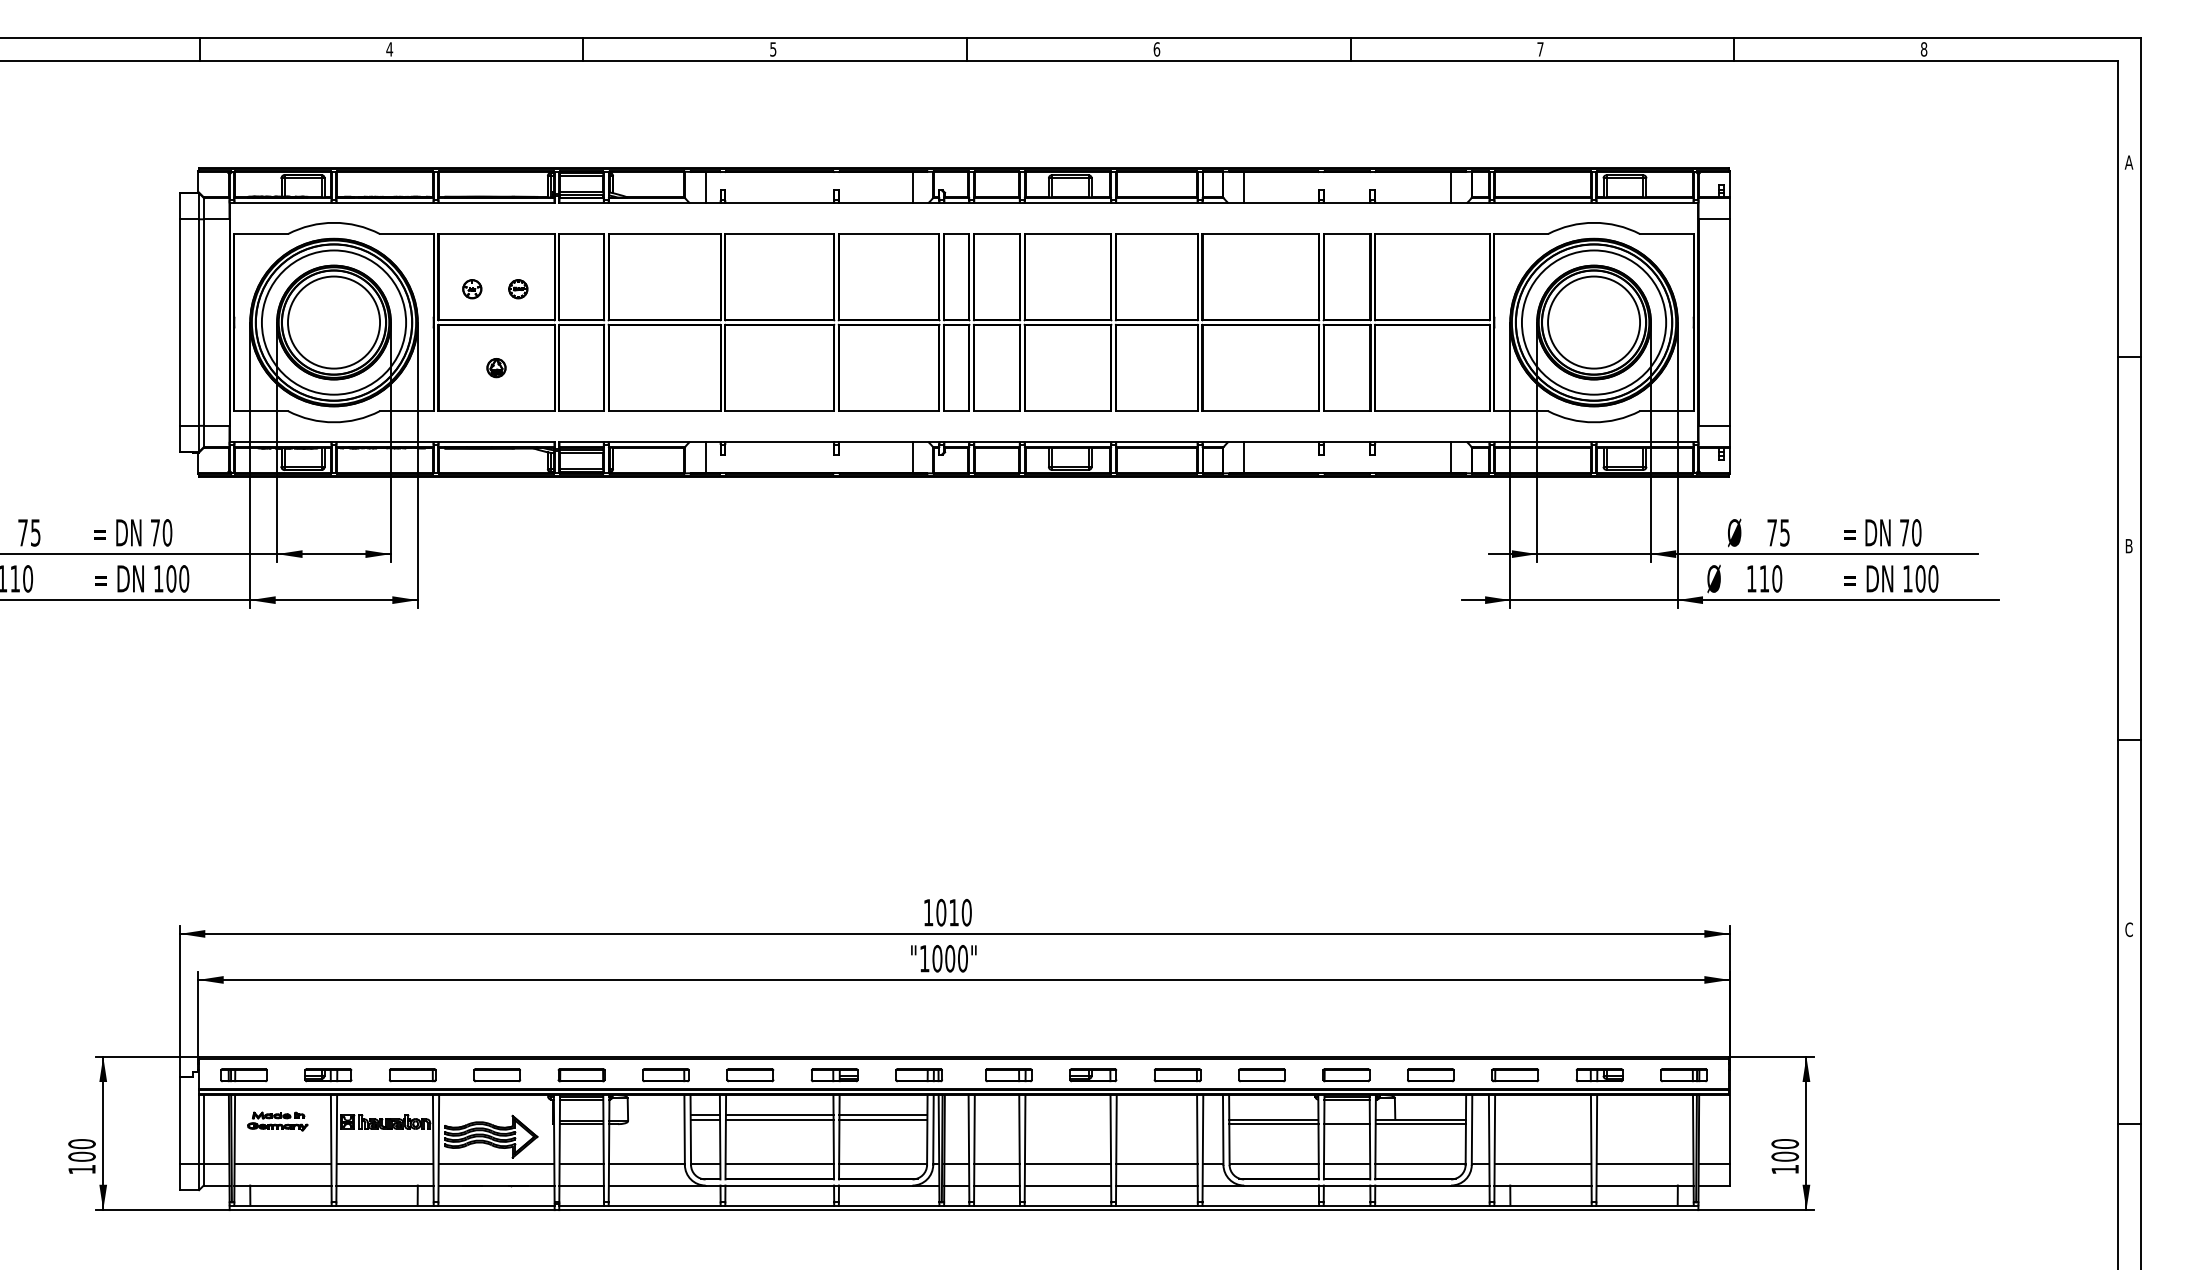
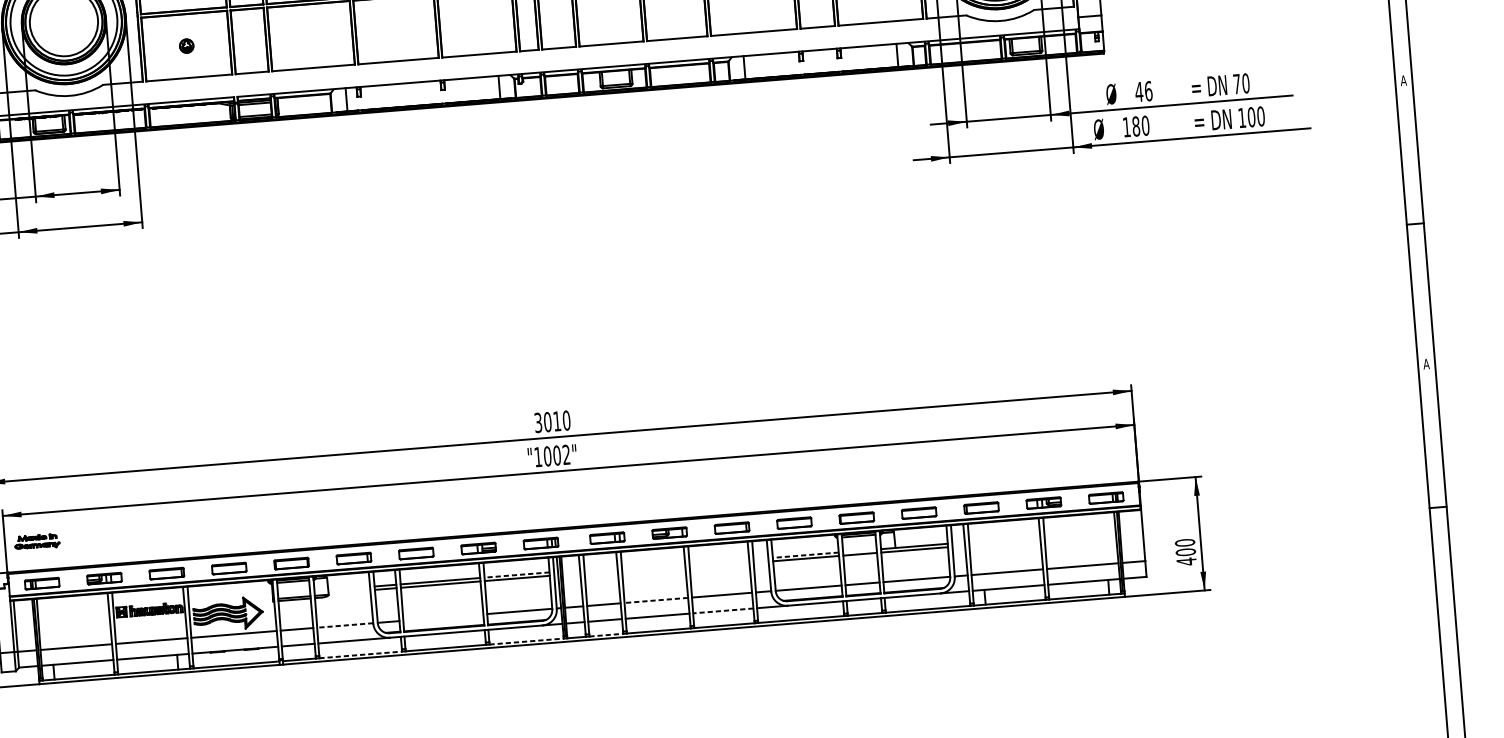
text: (1778, 532) -> (1143, 91), 75 -> 46
text: (2128, 546) -> (1403, 80), B -> A
text: (1764, 578) -> (1136, 126), 110 -> 180
text: (928, 912) -> (538, 422), 1010 -> 3010
text: (2128, 929) -> (1426, 363), C -> A
text: (962, 958) -> (566, 454), "1000" -> "1002"
line: (883, 1114) -> (517, 574), solid -> dashed
line: (1273, 1119) -> (805, 555), solid -> dashed
part: (277, 1121) -> (36, 541), moved
line: (646, 1164) -> (344, 625), solid -> dashed
line: (779, 1164) -> (443, 617), removed
line: (1067, 1164) -> (655, 600), solid -> dashed
text: (1784, 1169) -> (1186, 561), 100 -> 400
line: (1156, 1185) -> (723, 610), solid -> dashed
line: (664, 1205) -> (360, 654), solid -> dashed
line: (889, 1205) -> (526, 641), solid -> dashed
line: (997, 1205) -> (606, 635), solid -> dashed

